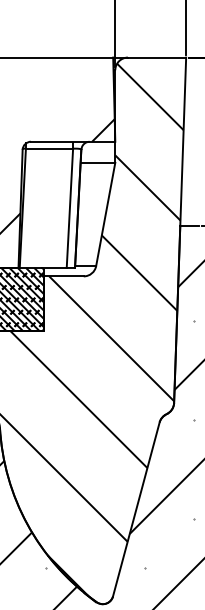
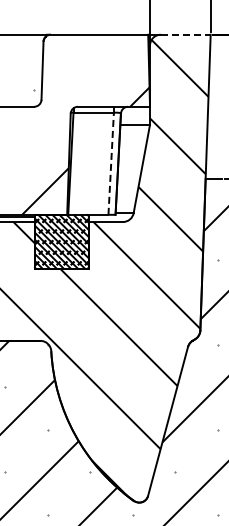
line: (156, 57) -> (185, 34), solid -> dashed
line: (70, 208) -> (111, 163), solid -> dashed

